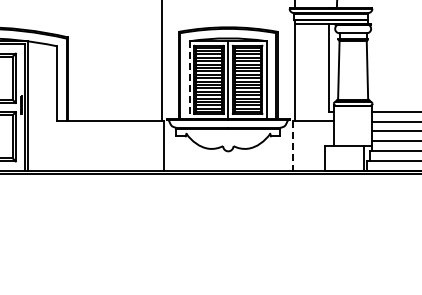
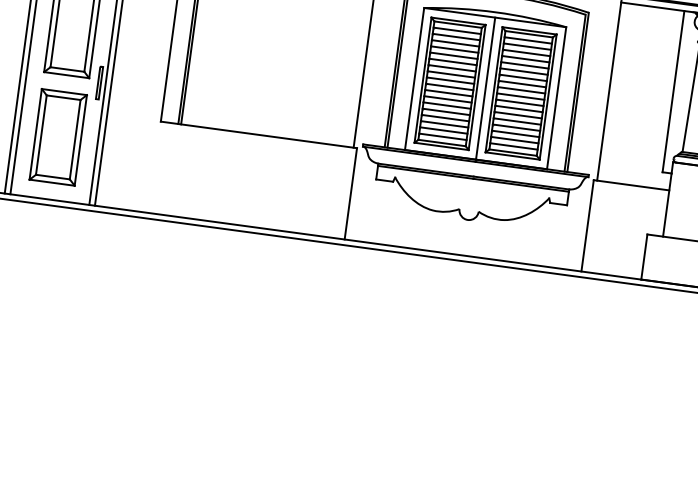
line: (189, 79) -> (414, 78), dashed -> solid
line: (292, 145) -> (587, 225), dashed -> solid

